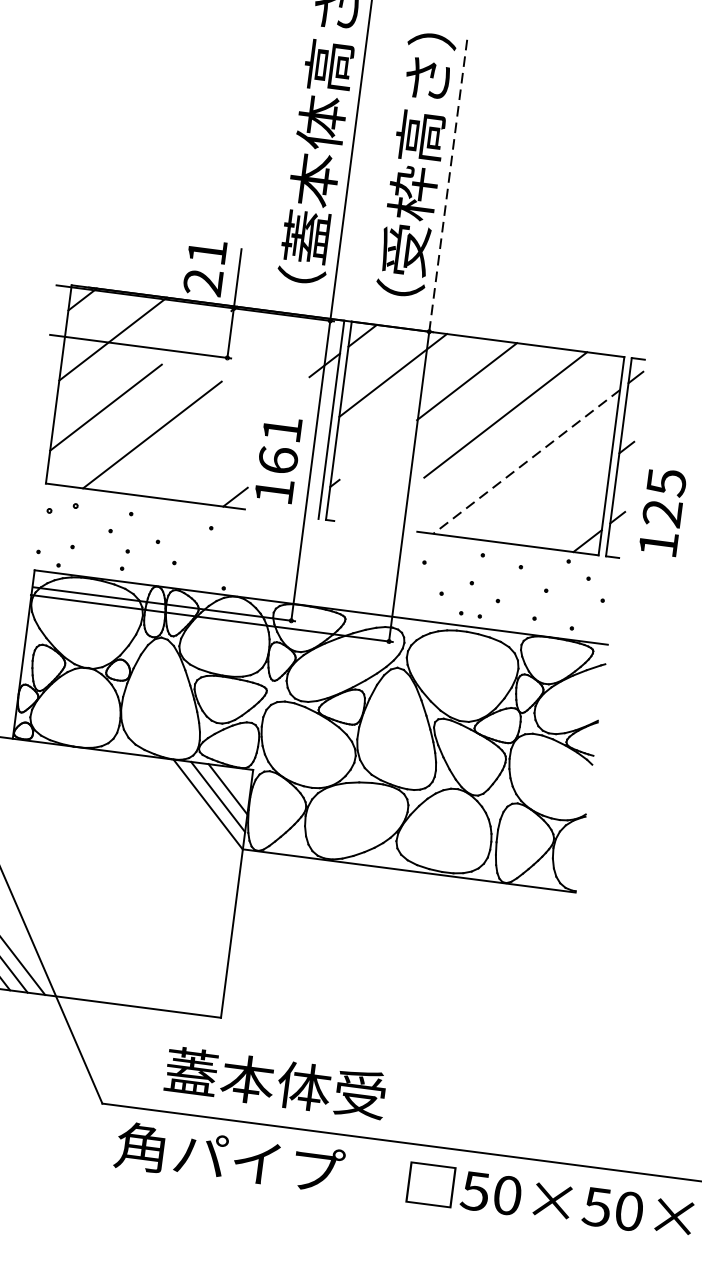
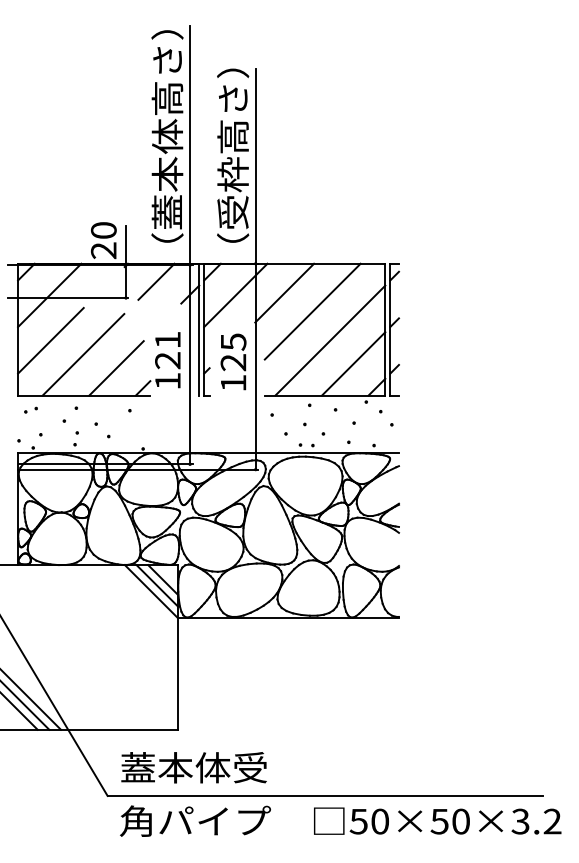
line: (447, 185) -> (255, 166), dashed -> solid
text: (206, 251) -> (103, 230), 21 -> 20
line: (276, 339) -> (156, 281), added
text: (277, 460) -> (167, 360), 161 -> 121
line: (526, 461) -> (330, 340), dashed -> solid
line: (199, 462) -> (116, 368), added
line: (556, 500) -> (353, 363), added
part: (61, 507) -> (30, 409), size x0.62
text: (662, 511) -> (233, 361), moved
text: (274, 1082) -> (193, 767), moved

